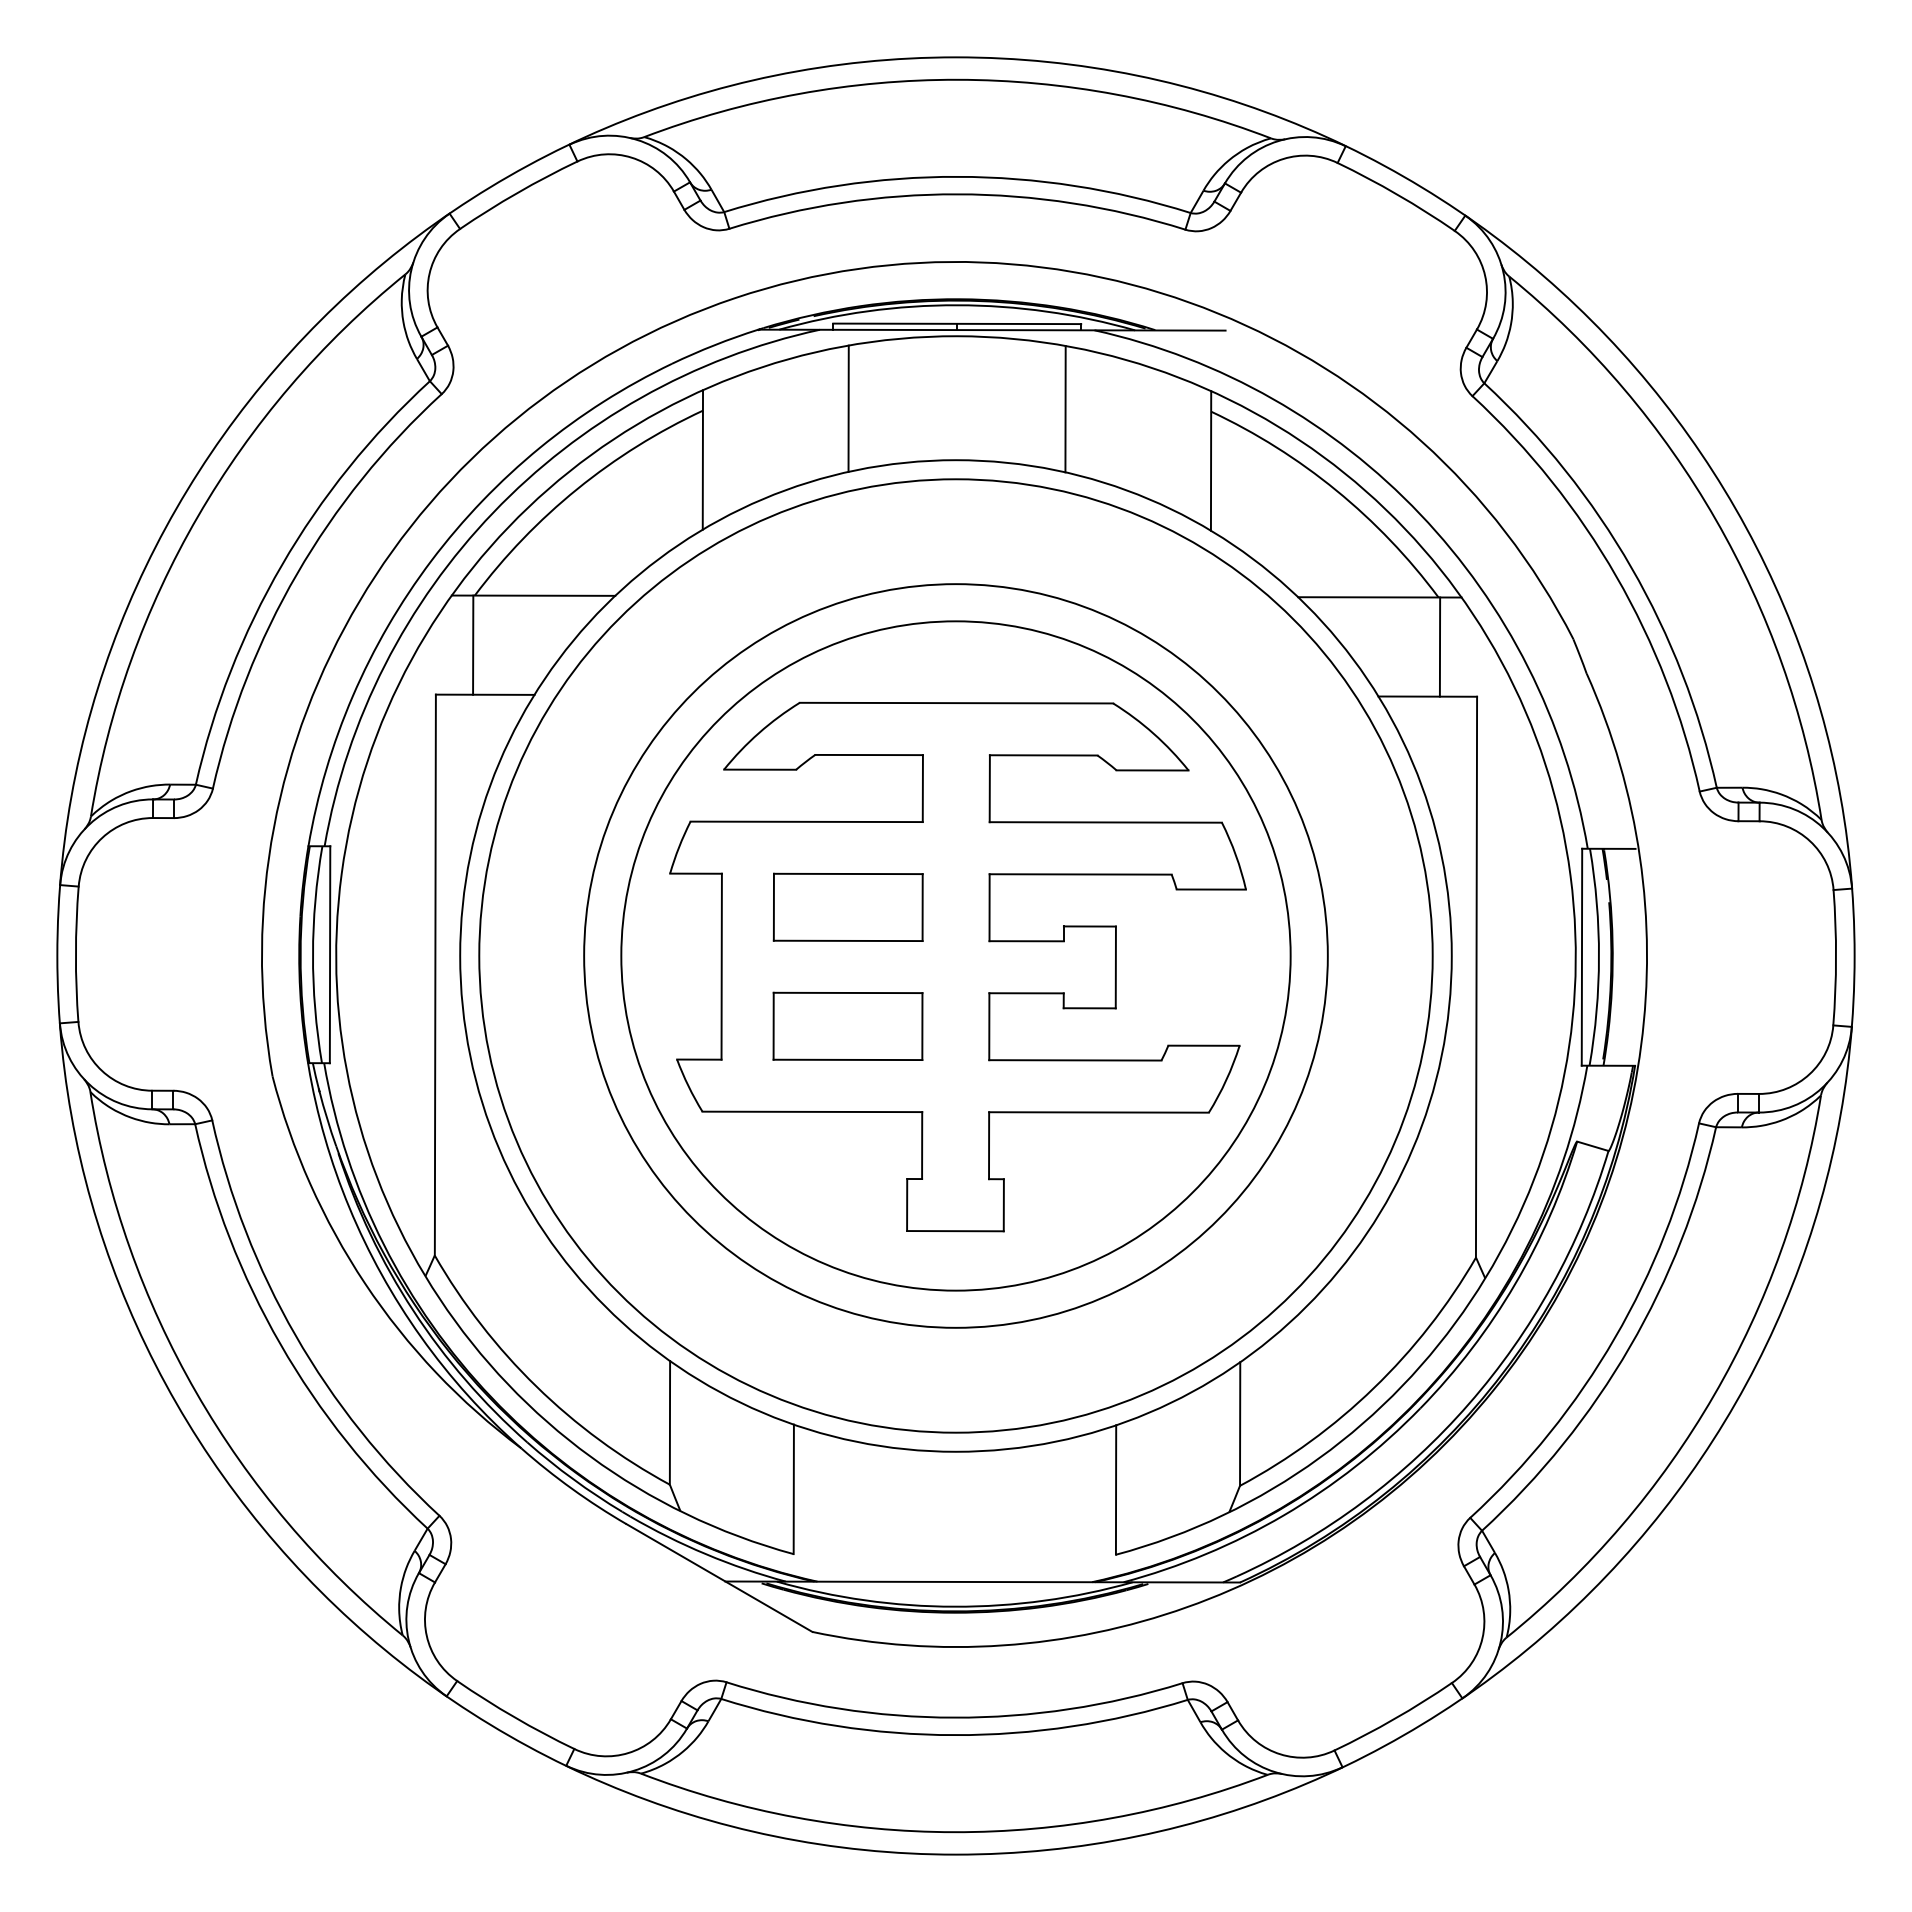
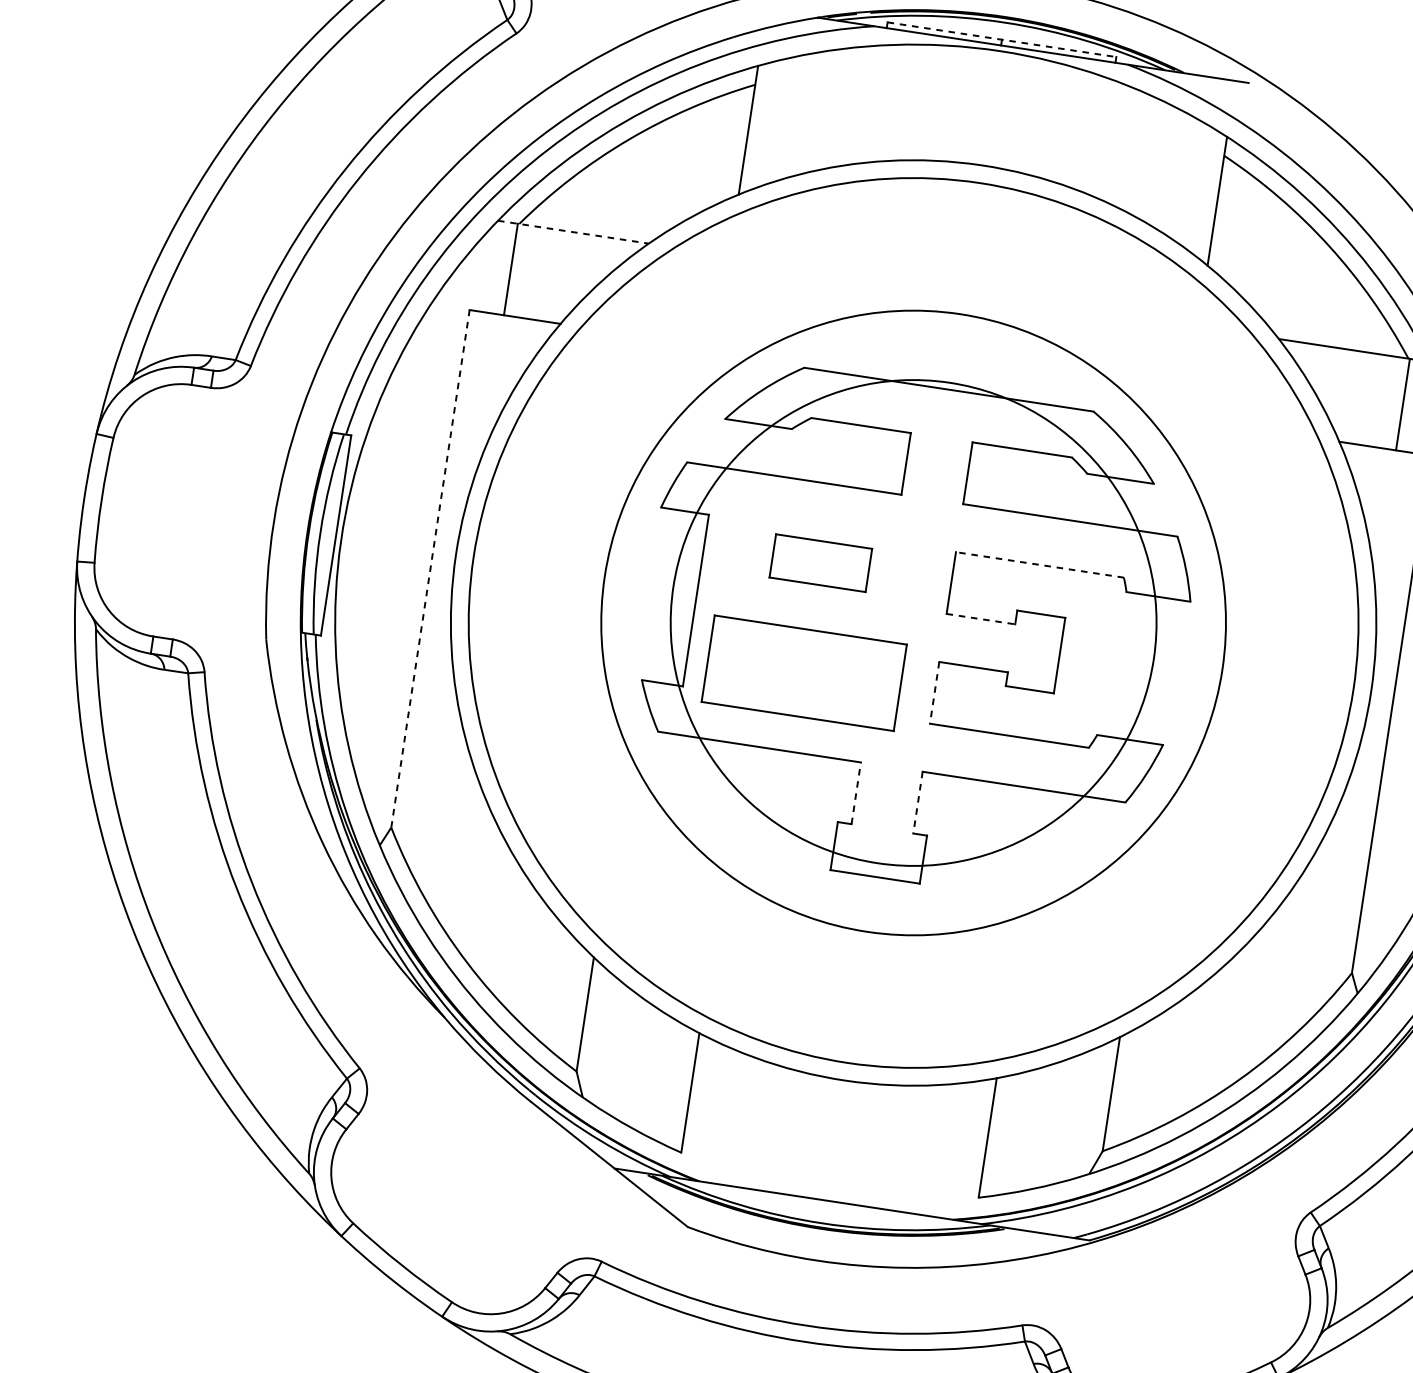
line: (957, 323) -> (1002, 39), solid -> dashed
line: (848, 408) -> (889, 102), removed
line: (1065, 409) -> (1090, 133), removed
line: (533, 595) -> (573, 232), solid -> dashed
line: (1080, 874) -> (1039, 564), solid -> dashed
part: (847, 906) -> (820, 562), size x0.7
line: (1027, 941) -> (981, 619), solid -> dashed
circle: (955, 955) -> (913, 622), size x0.7
line: (435, 974) -> (430, 568), solid -> dashed
part: (847, 1025) -> (803, 672), size x1.4
line: (989, 1027) -> (934, 693), solid -> dashed
line: (922, 1145) -> (856, 793), solid -> dashed
line: (989, 1146) -> (918, 803), solid -> dashed

